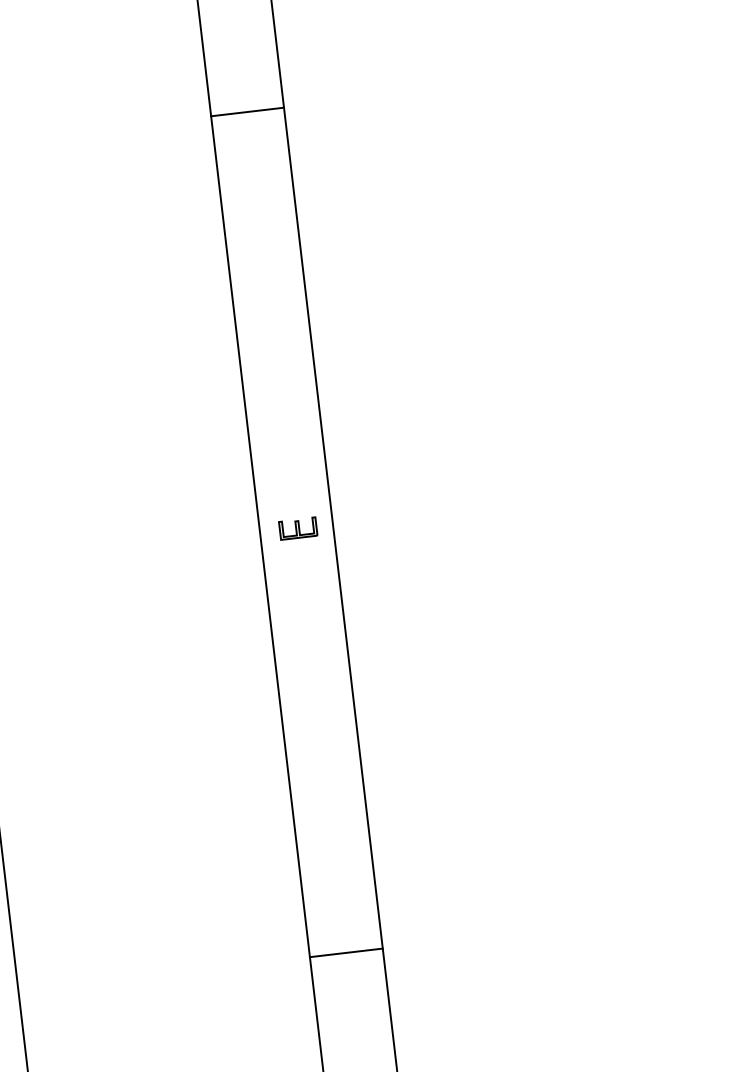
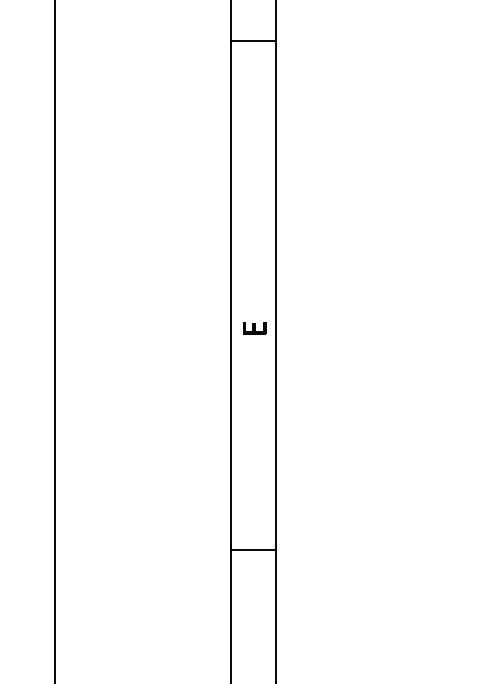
line: (247, 112) -> (253, 41), moved
part: (298, 528) -> (254, 328), moved
line: (346, 952) -> (253, 549), moved

